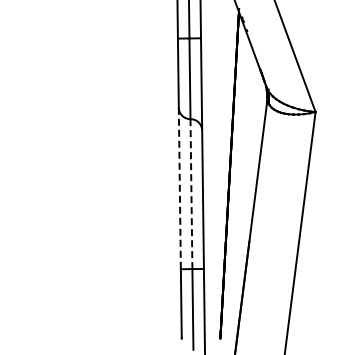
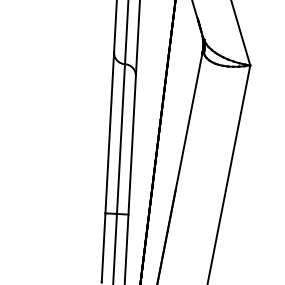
line: (179, 188) -> (109, 132), dashed -> solid
line: (191, 194) -> (121, 139), dashed -> solid

